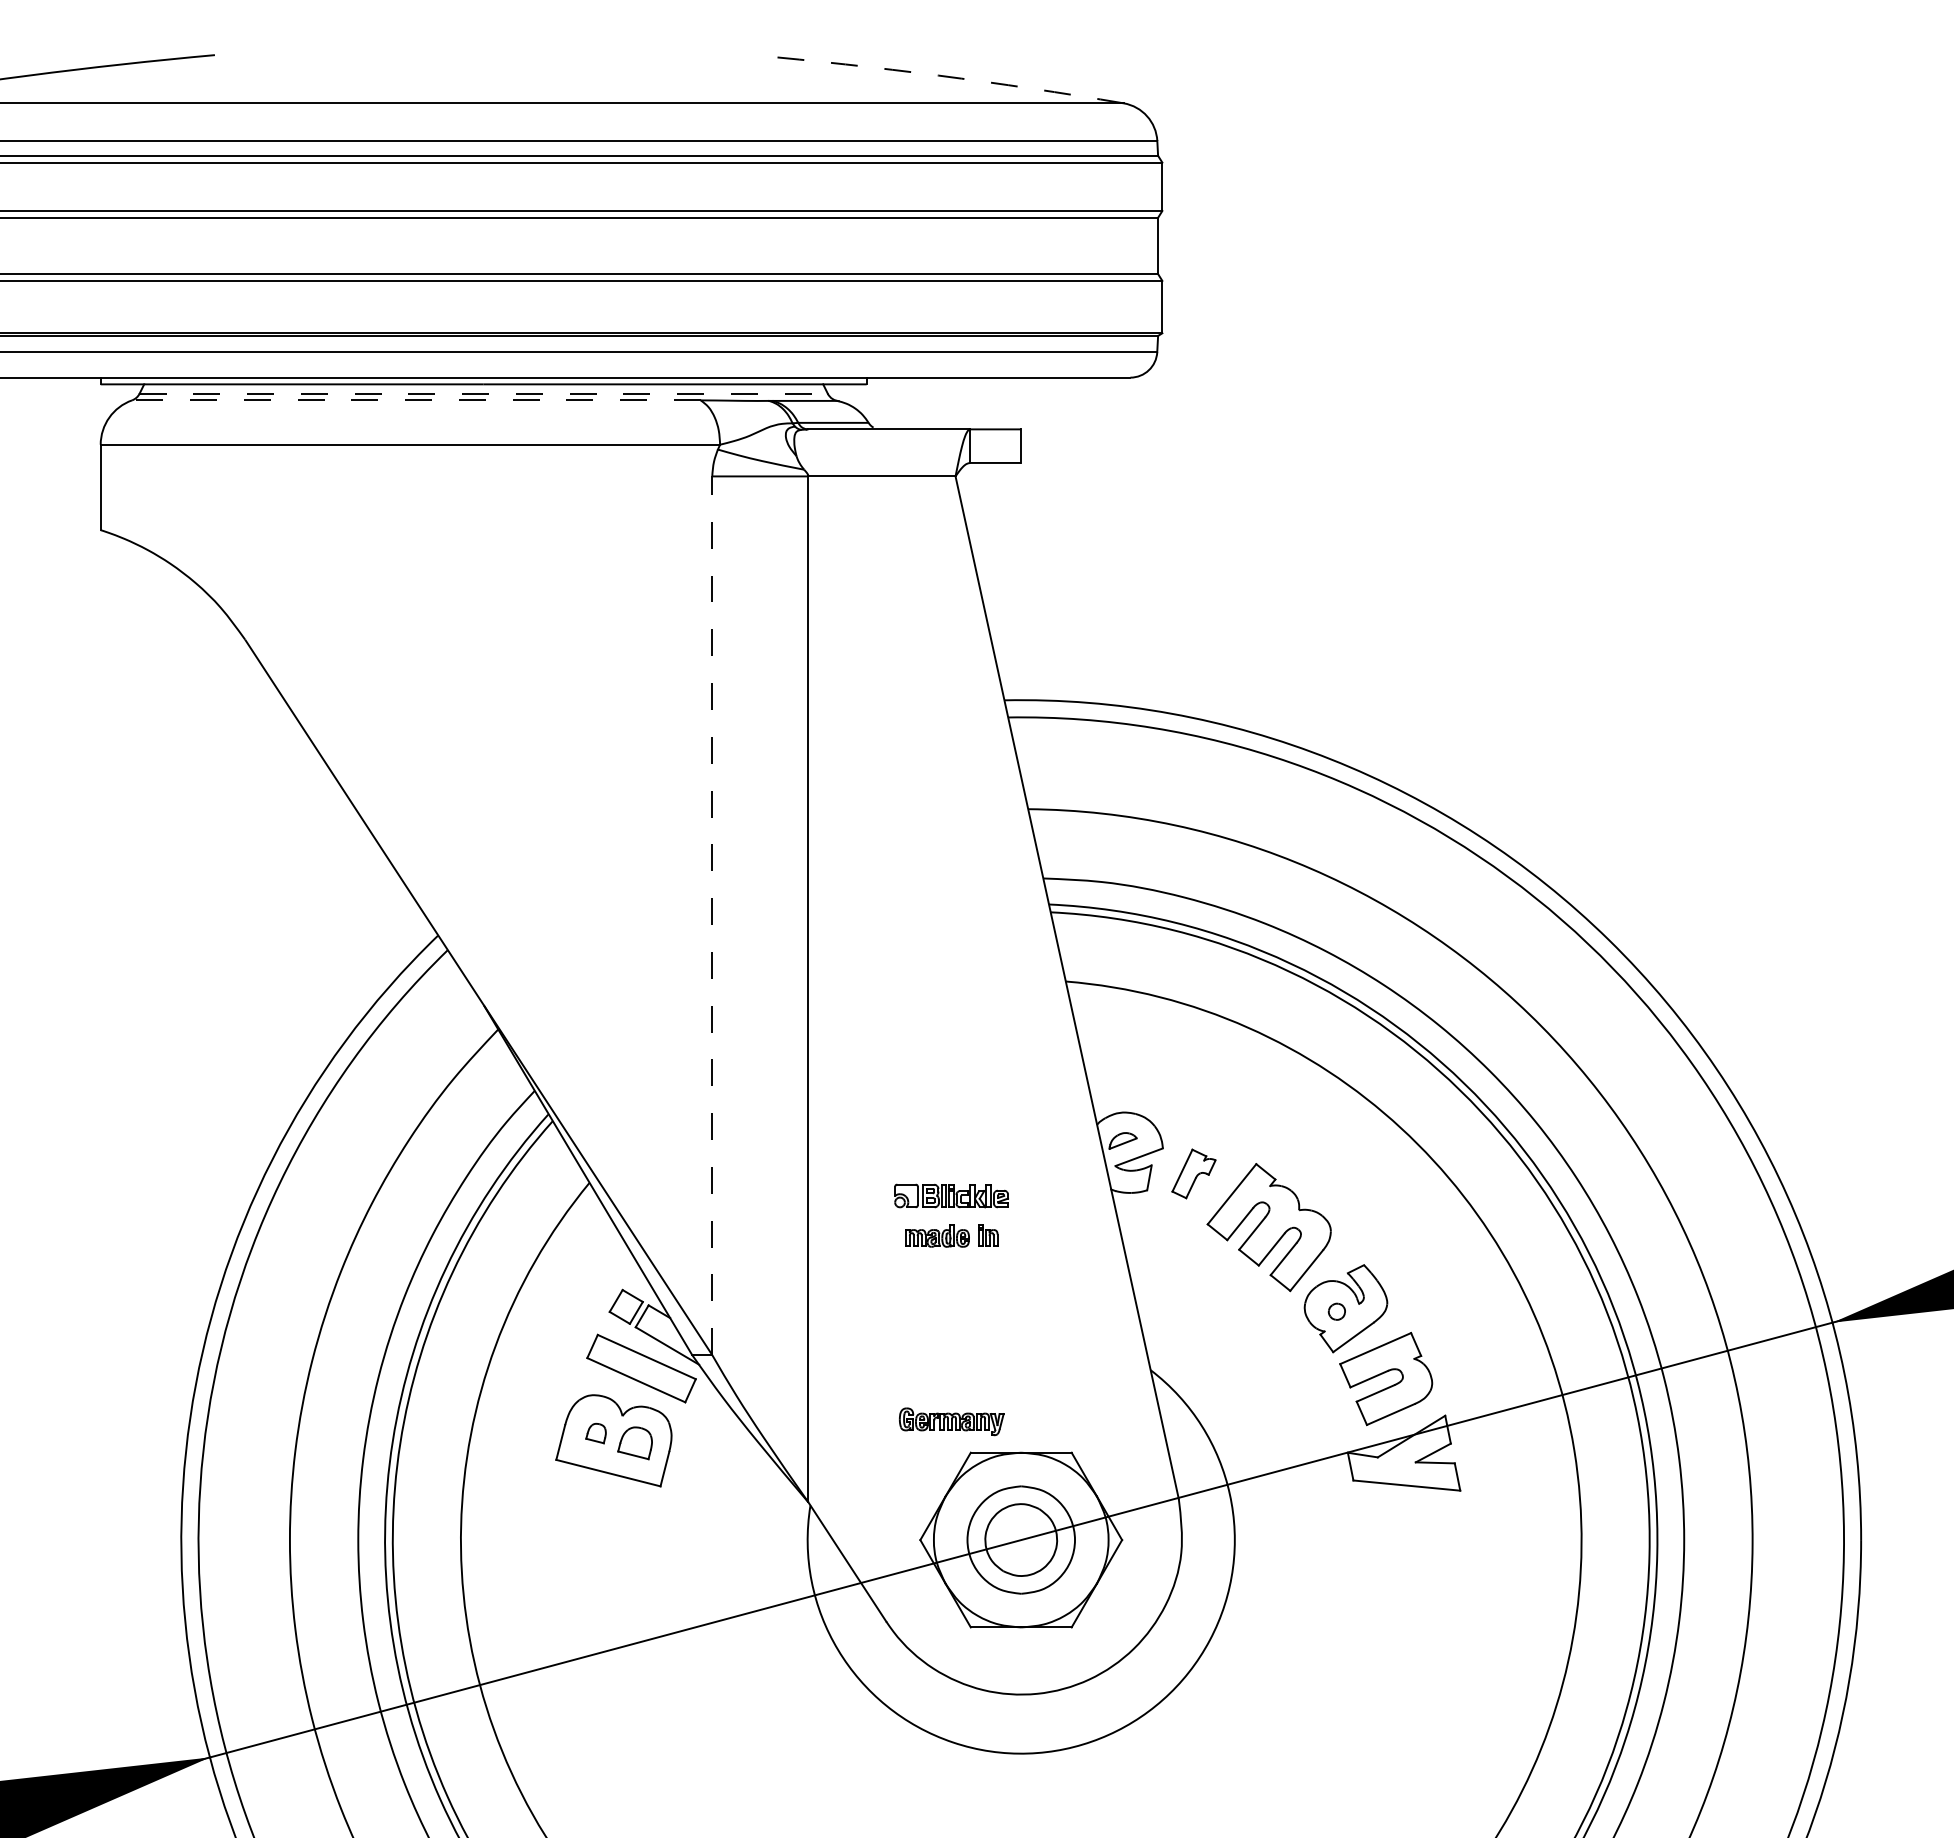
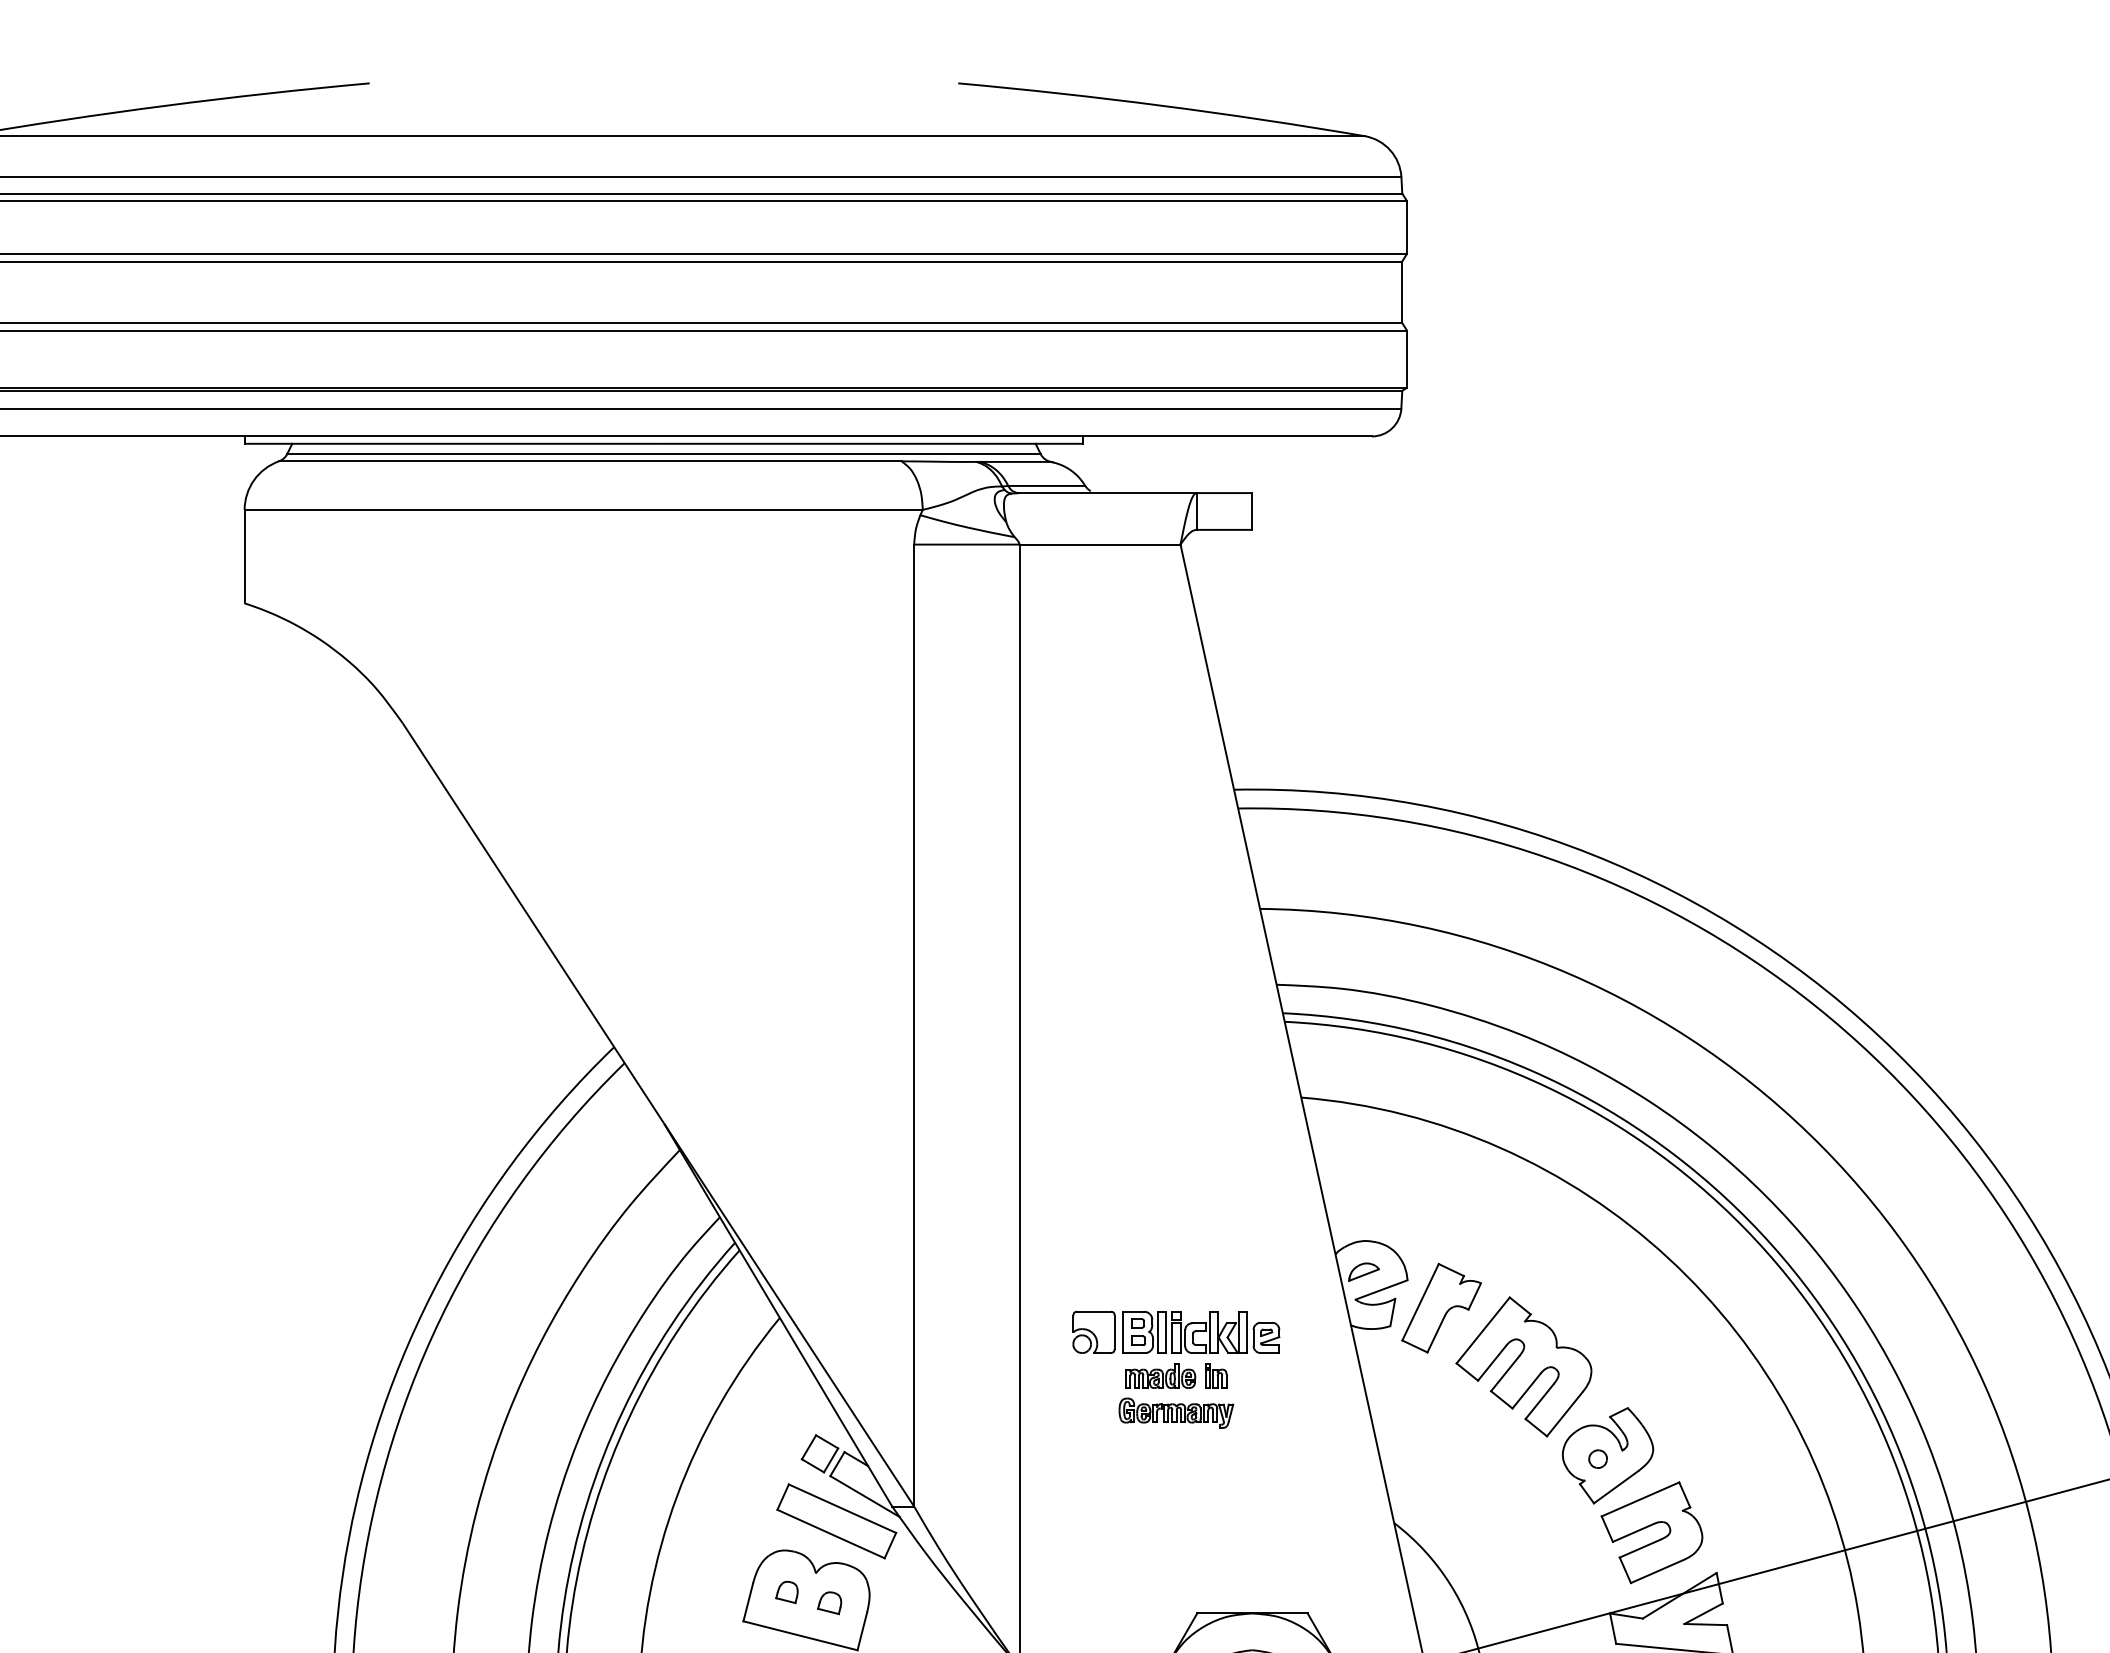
arc: (938, 75) -> (1161, 105), dashed -> solid
line: (484, 393) -> (664, 453), dashed -> solid
line: (415, 400) -> (589, 461), dashed -> solid
line: (712, 915) -> (914, 1025), dashed -> solid
part: (1193, 1173) -> (1441, 1307), size x1.67
part: (951, 1195) -> (1176, 1331), size x1.67
part: (951, 1421) -> (1176, 1412), moved
part: (634, 1443) -> (829, 1603), size x0.62

